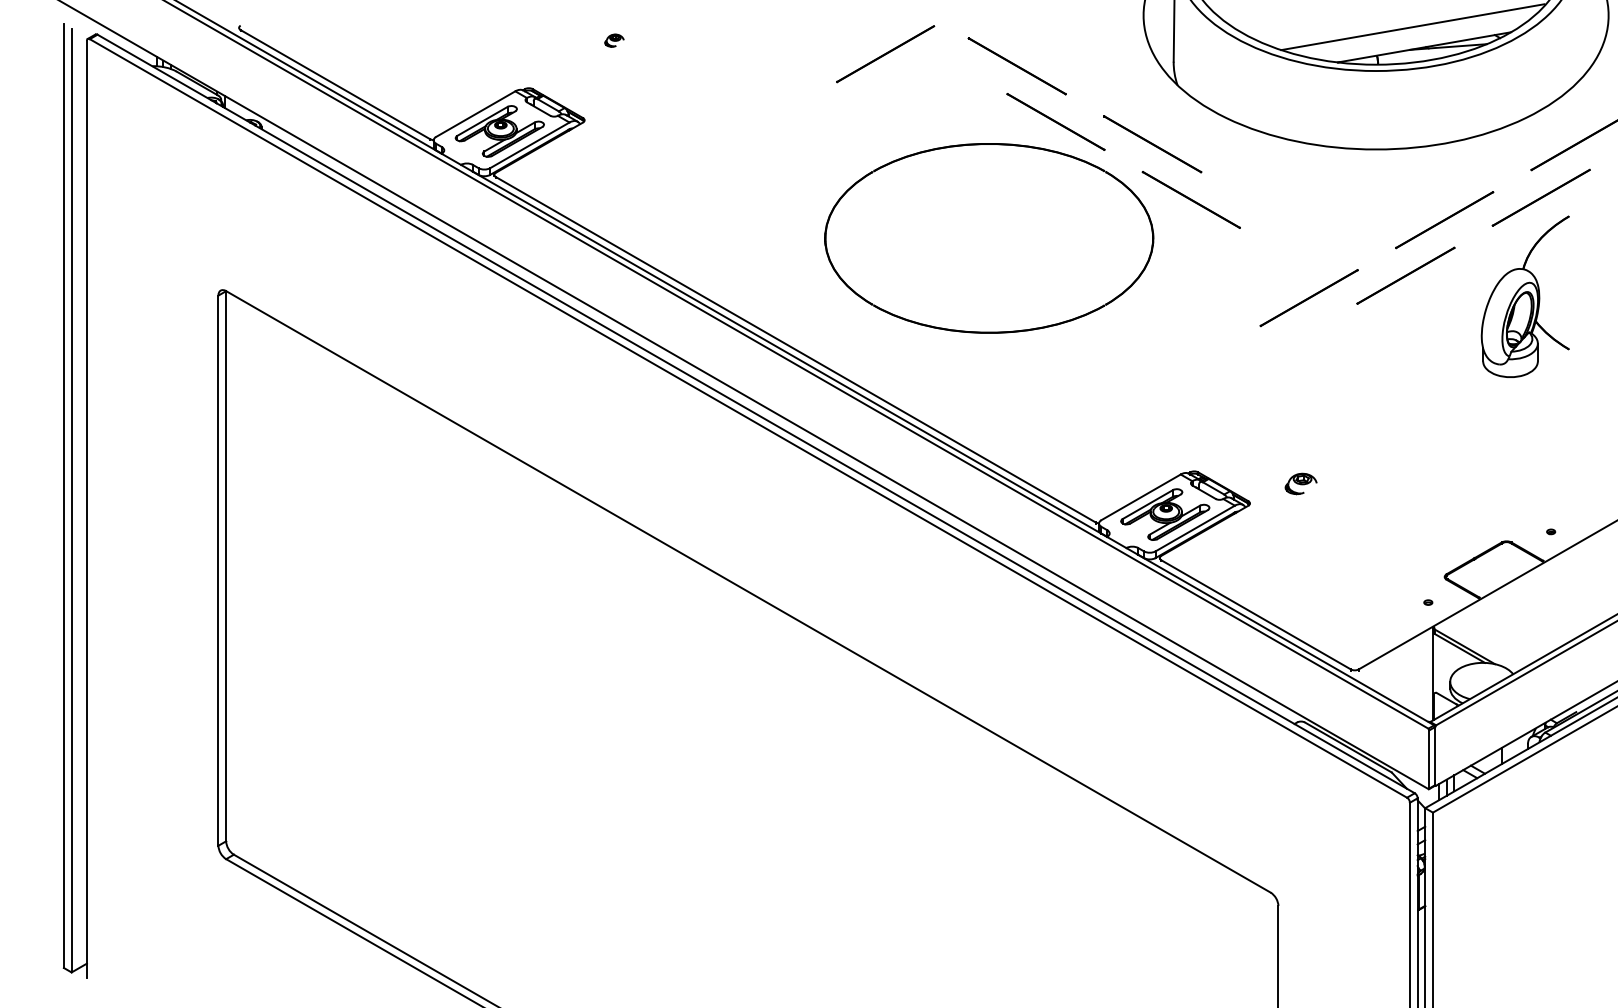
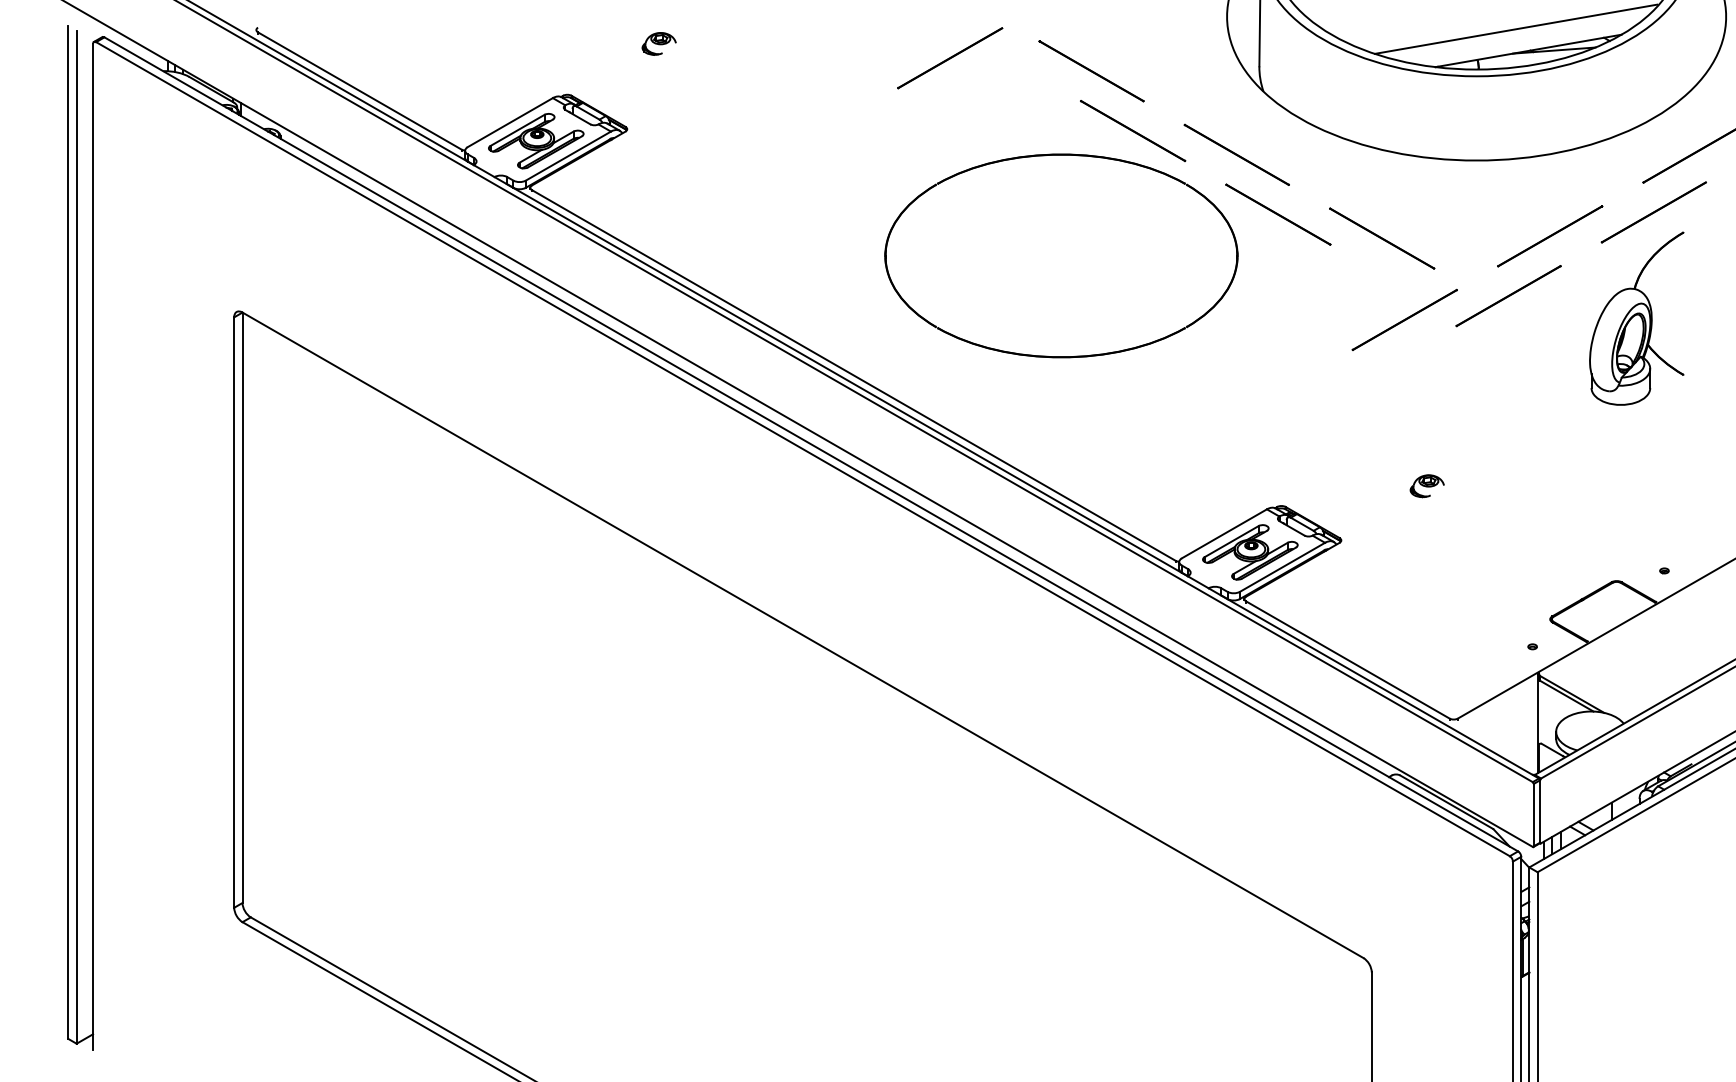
part: (614, 40) -> (659, 43), size x1.67
line: (1287, 222) -> (1381, 238), added
part: (1300, 483) -> (1426, 485), moved

